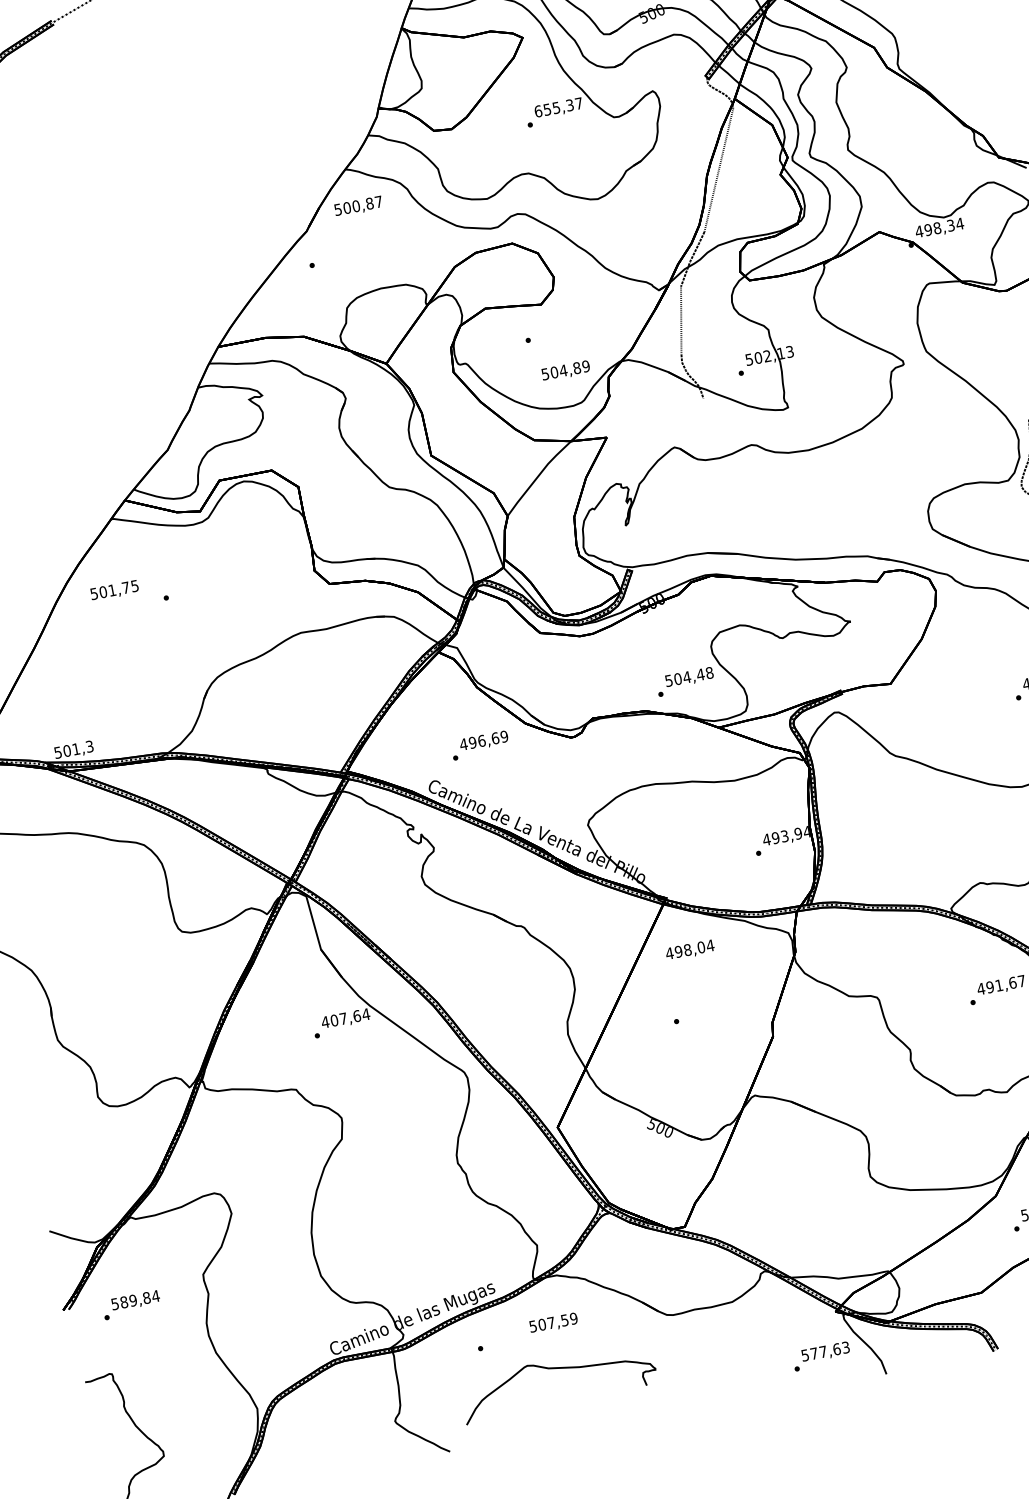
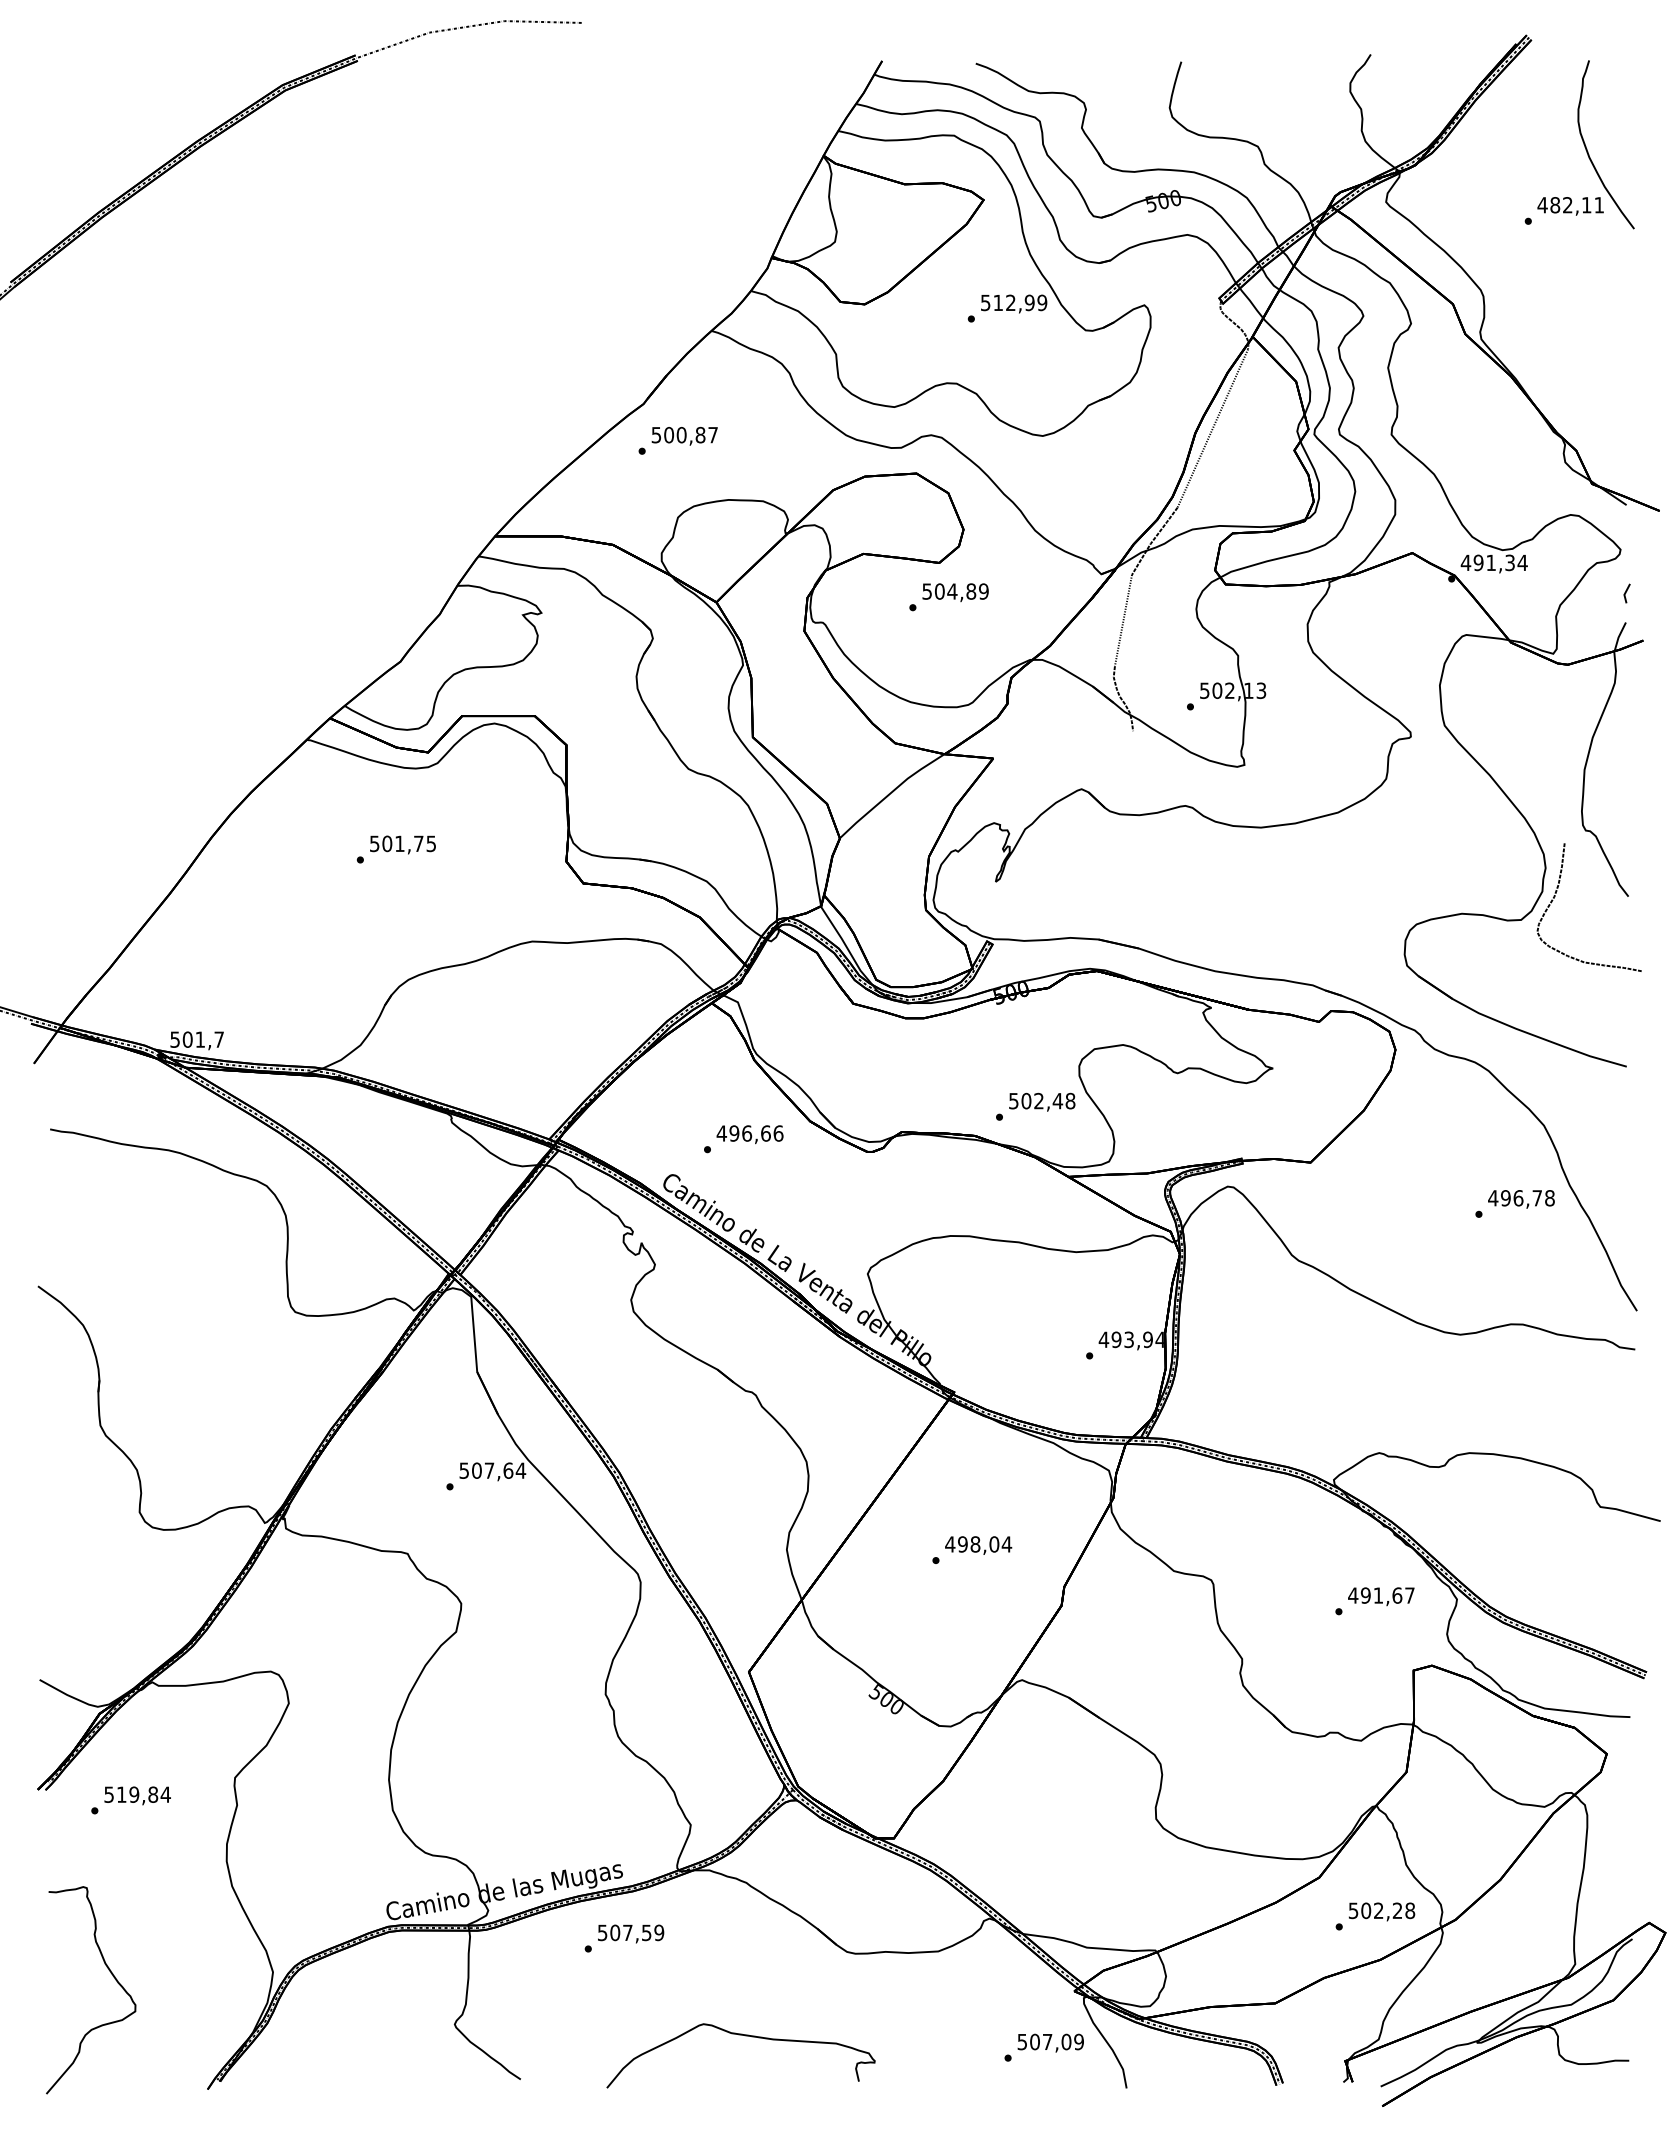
text: (558, 107) -> (1013, 302), 655,37 -> 512,99
text: (358, 206) -> (684, 435), moved
text: (937, 227) -> (1491, 562), 498,34 -> 491,34
text: (565, 371) -> (955, 592), moved
text: (114, 590) -> (402, 844), moved
text: (686, 676) -> (1038, 1100), 504,48 -> 502,48
text: (504, 736) -> (778, 1133), 496,69 -> 496,66
text: (89, 746) -> (218, 1039), 501,3 -> 501,7
text: (690, 950) -> (978, 1545), moved
text: (325, 1022) -> (464, 1470), 407,64 -> 507,64
text: (123, 1302) -> (121, 1794), 589,84 -> 519,84
text: (554, 1322) -> (631, 1933), moved
text: (829, 1350) -> (1056, 2041), 577,63 -> 507,09
curve: (559, 1368) -> (745, 2036), moved

